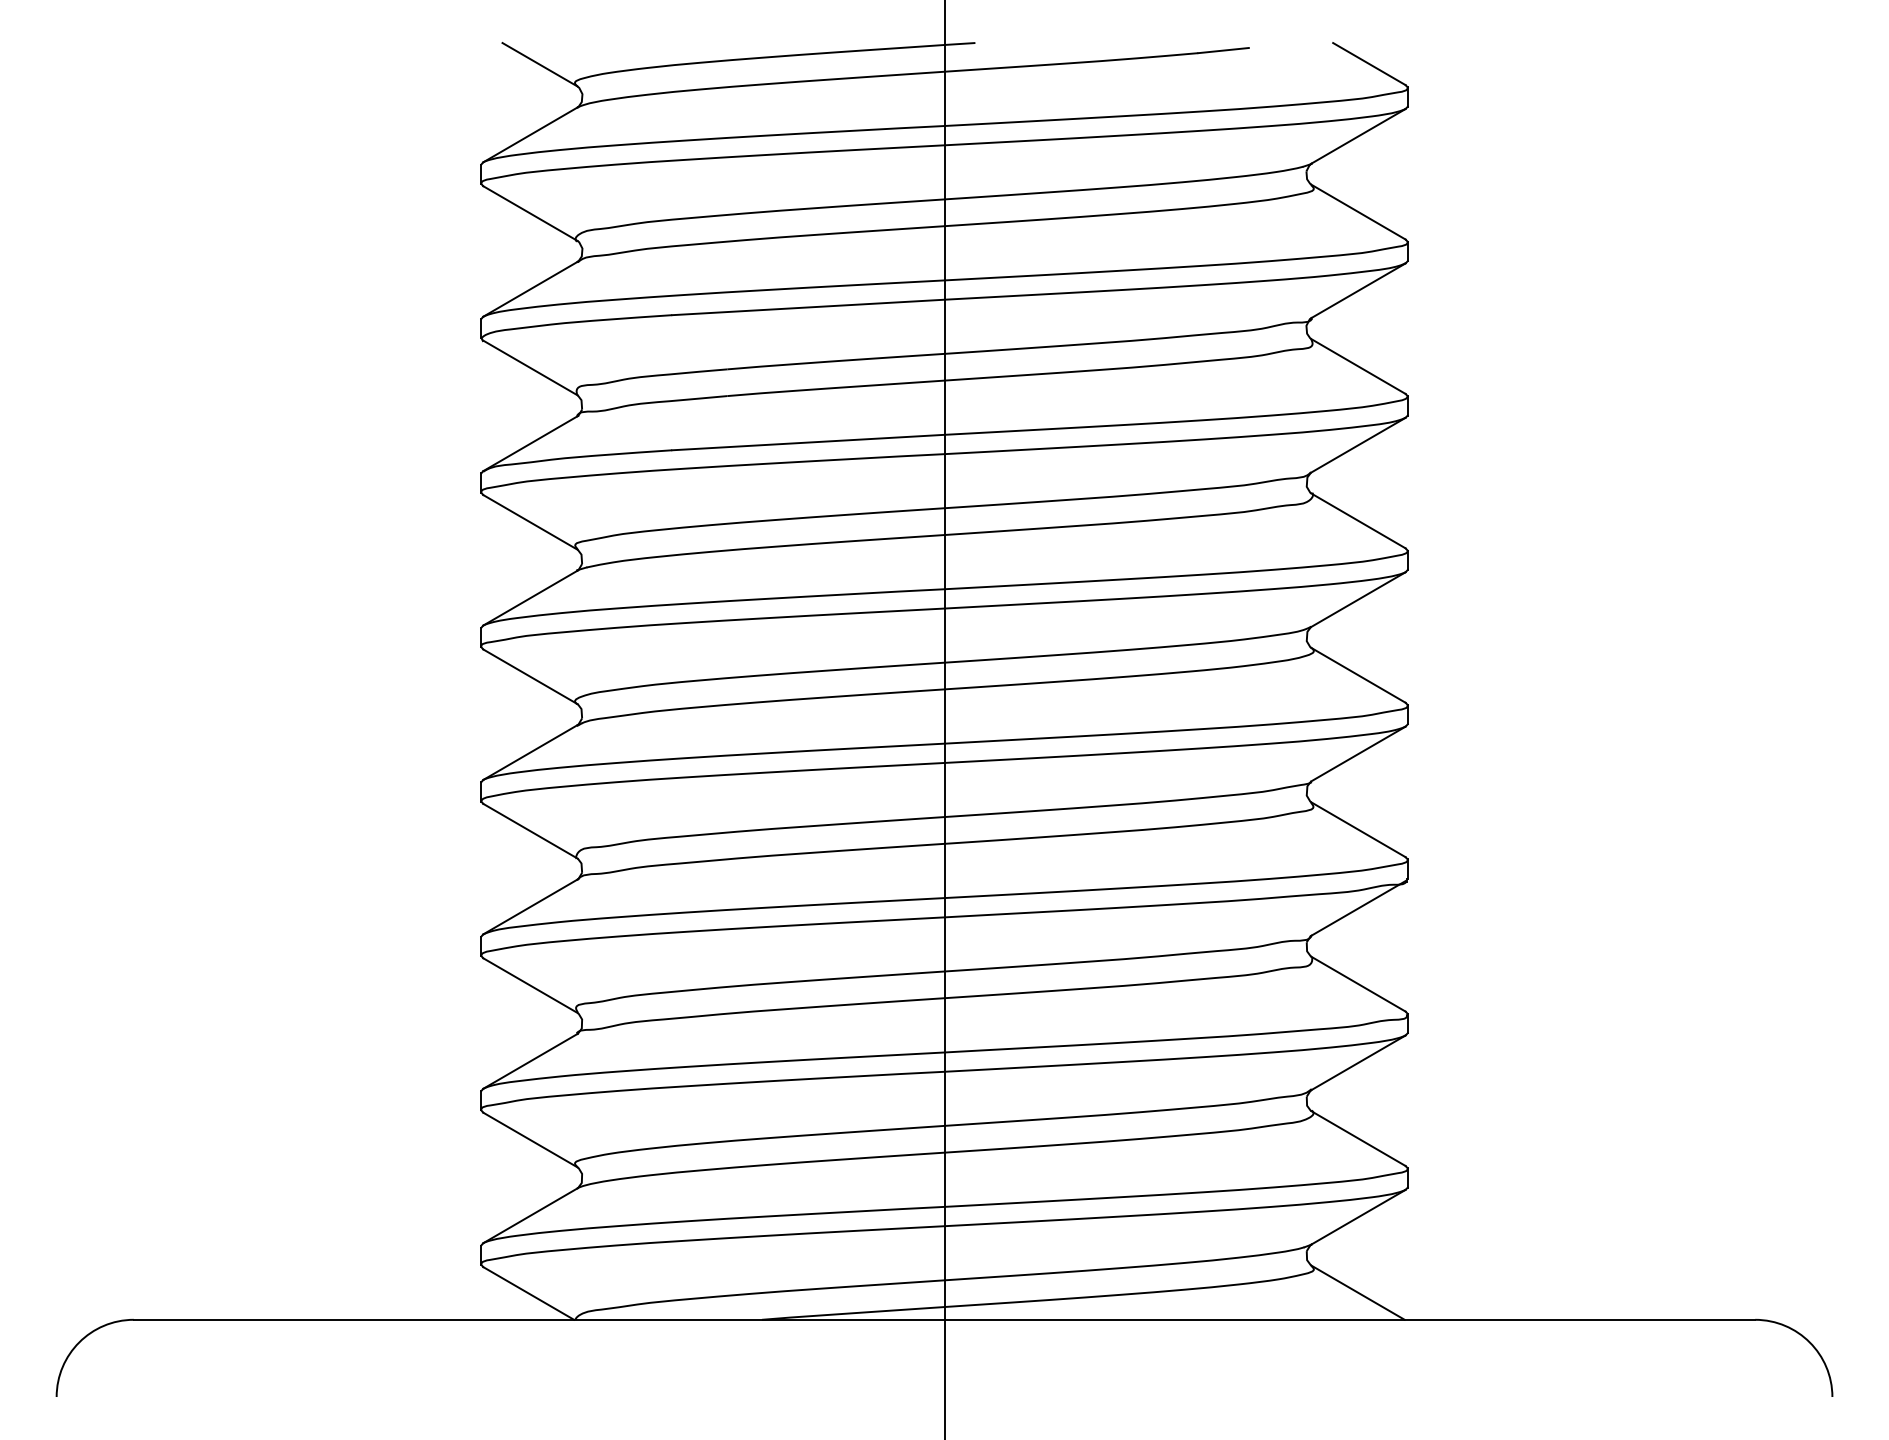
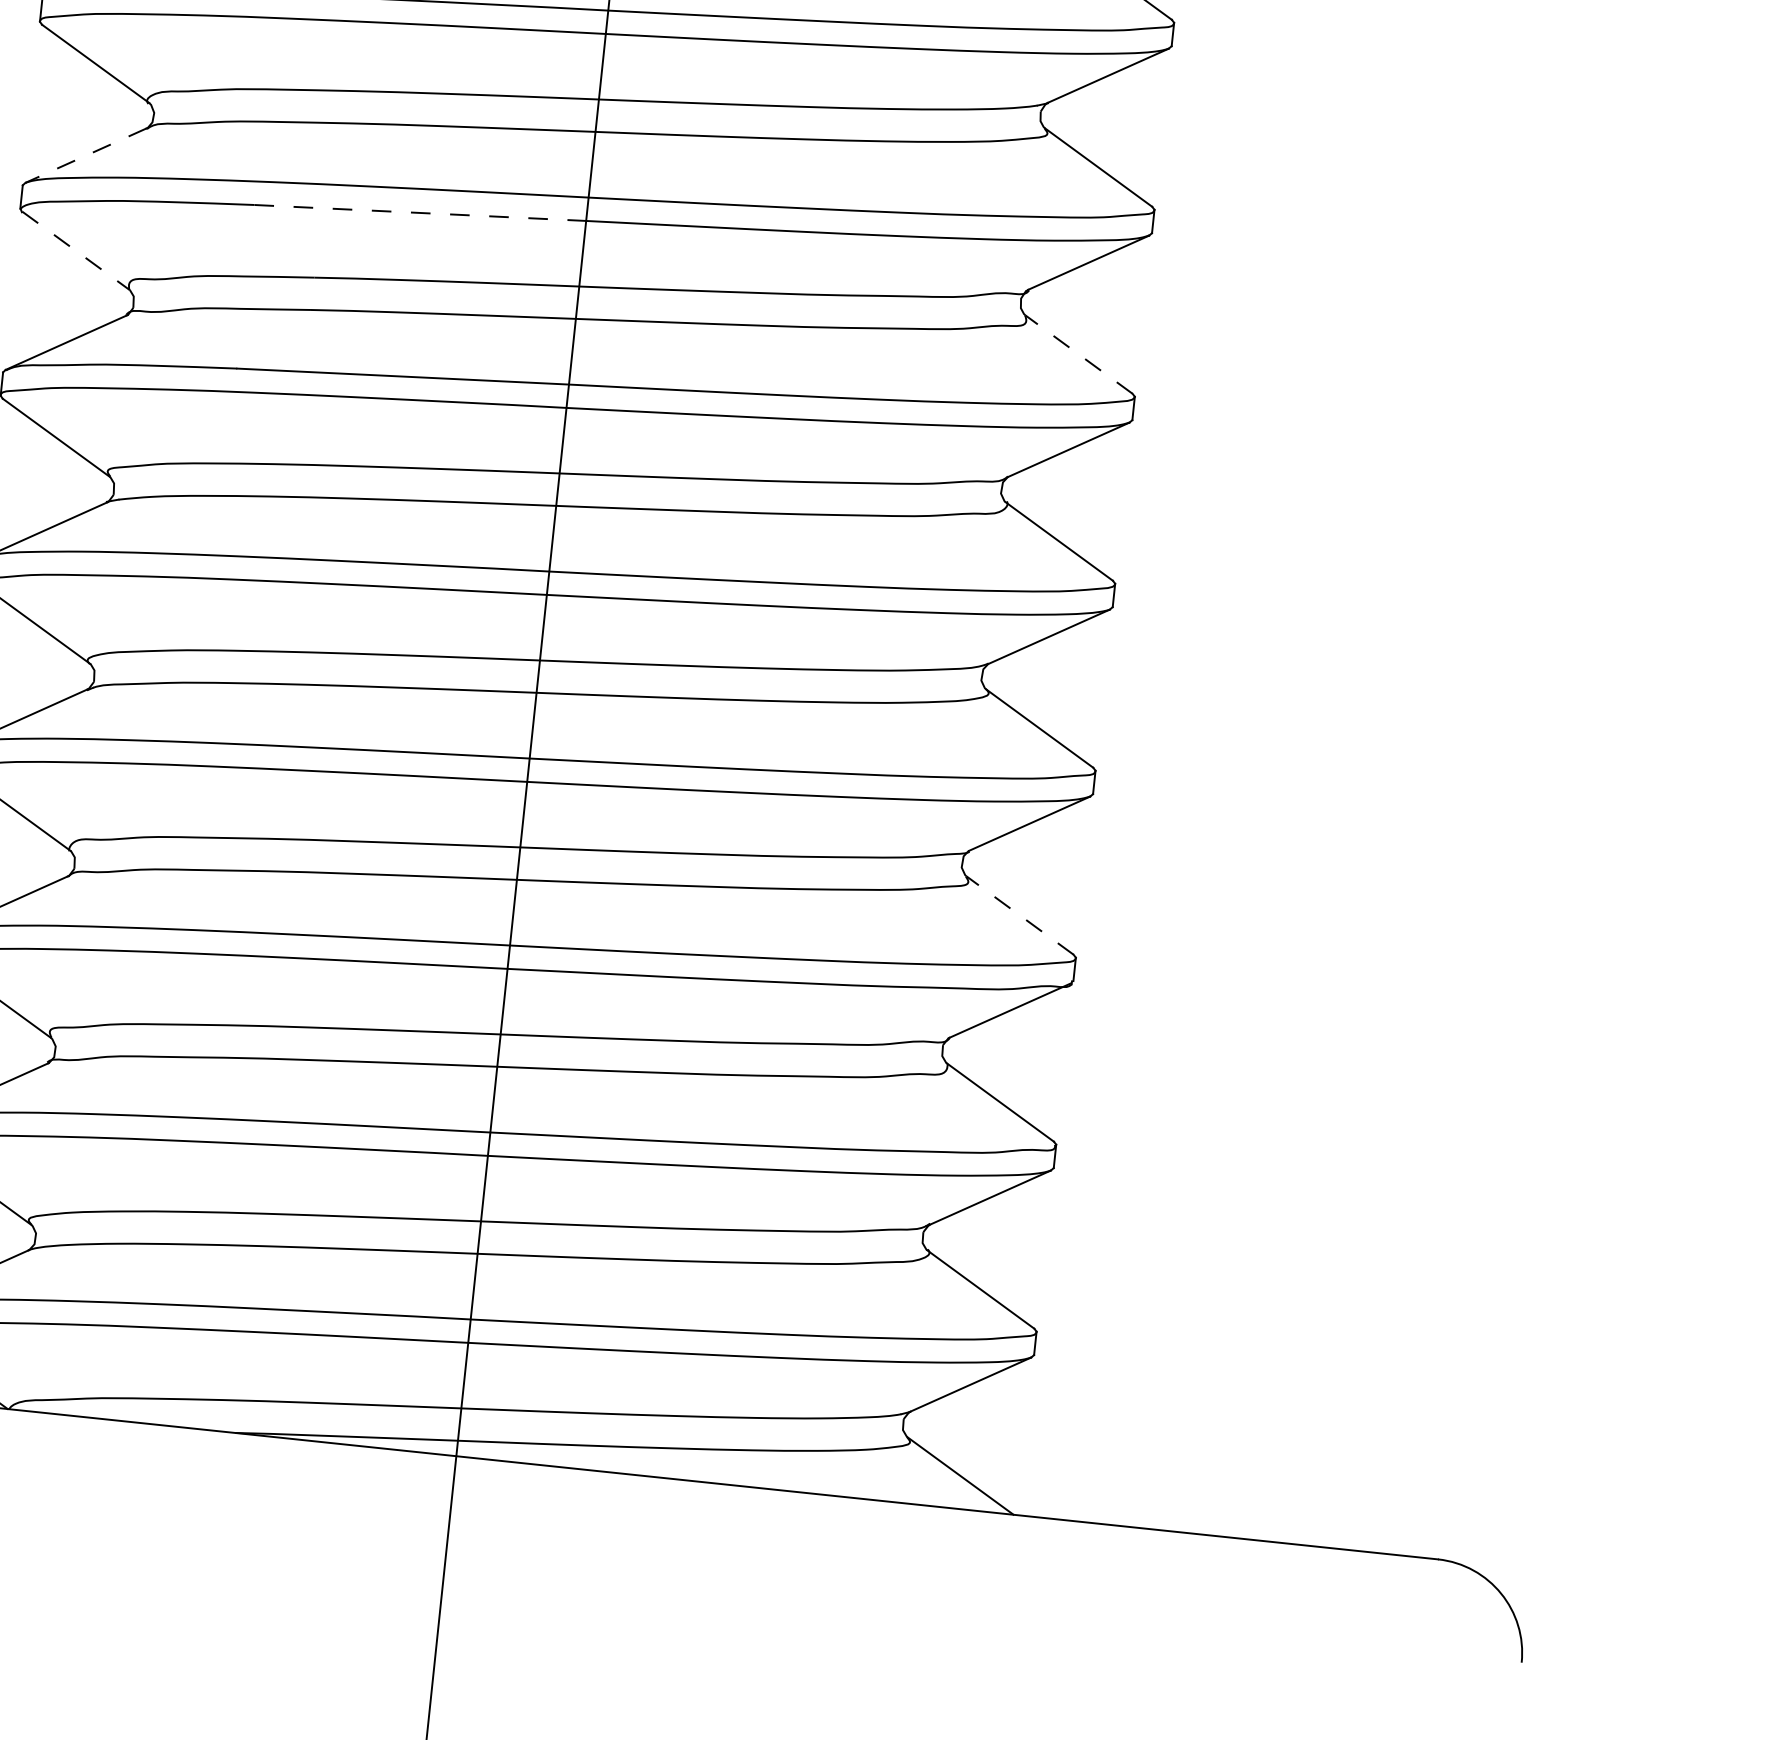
line: (530, 289) -> (86, 155), solid -> dashed
line: (808, 307) -> (420, 213), solid -> dashed
line: (1358, 366) -> (1078, 354), solid -> dashed
line: (530, 368) -> (76, 251), solid -> dashed
line: (1358, 829) -> (1020, 915), solid -> dashed

